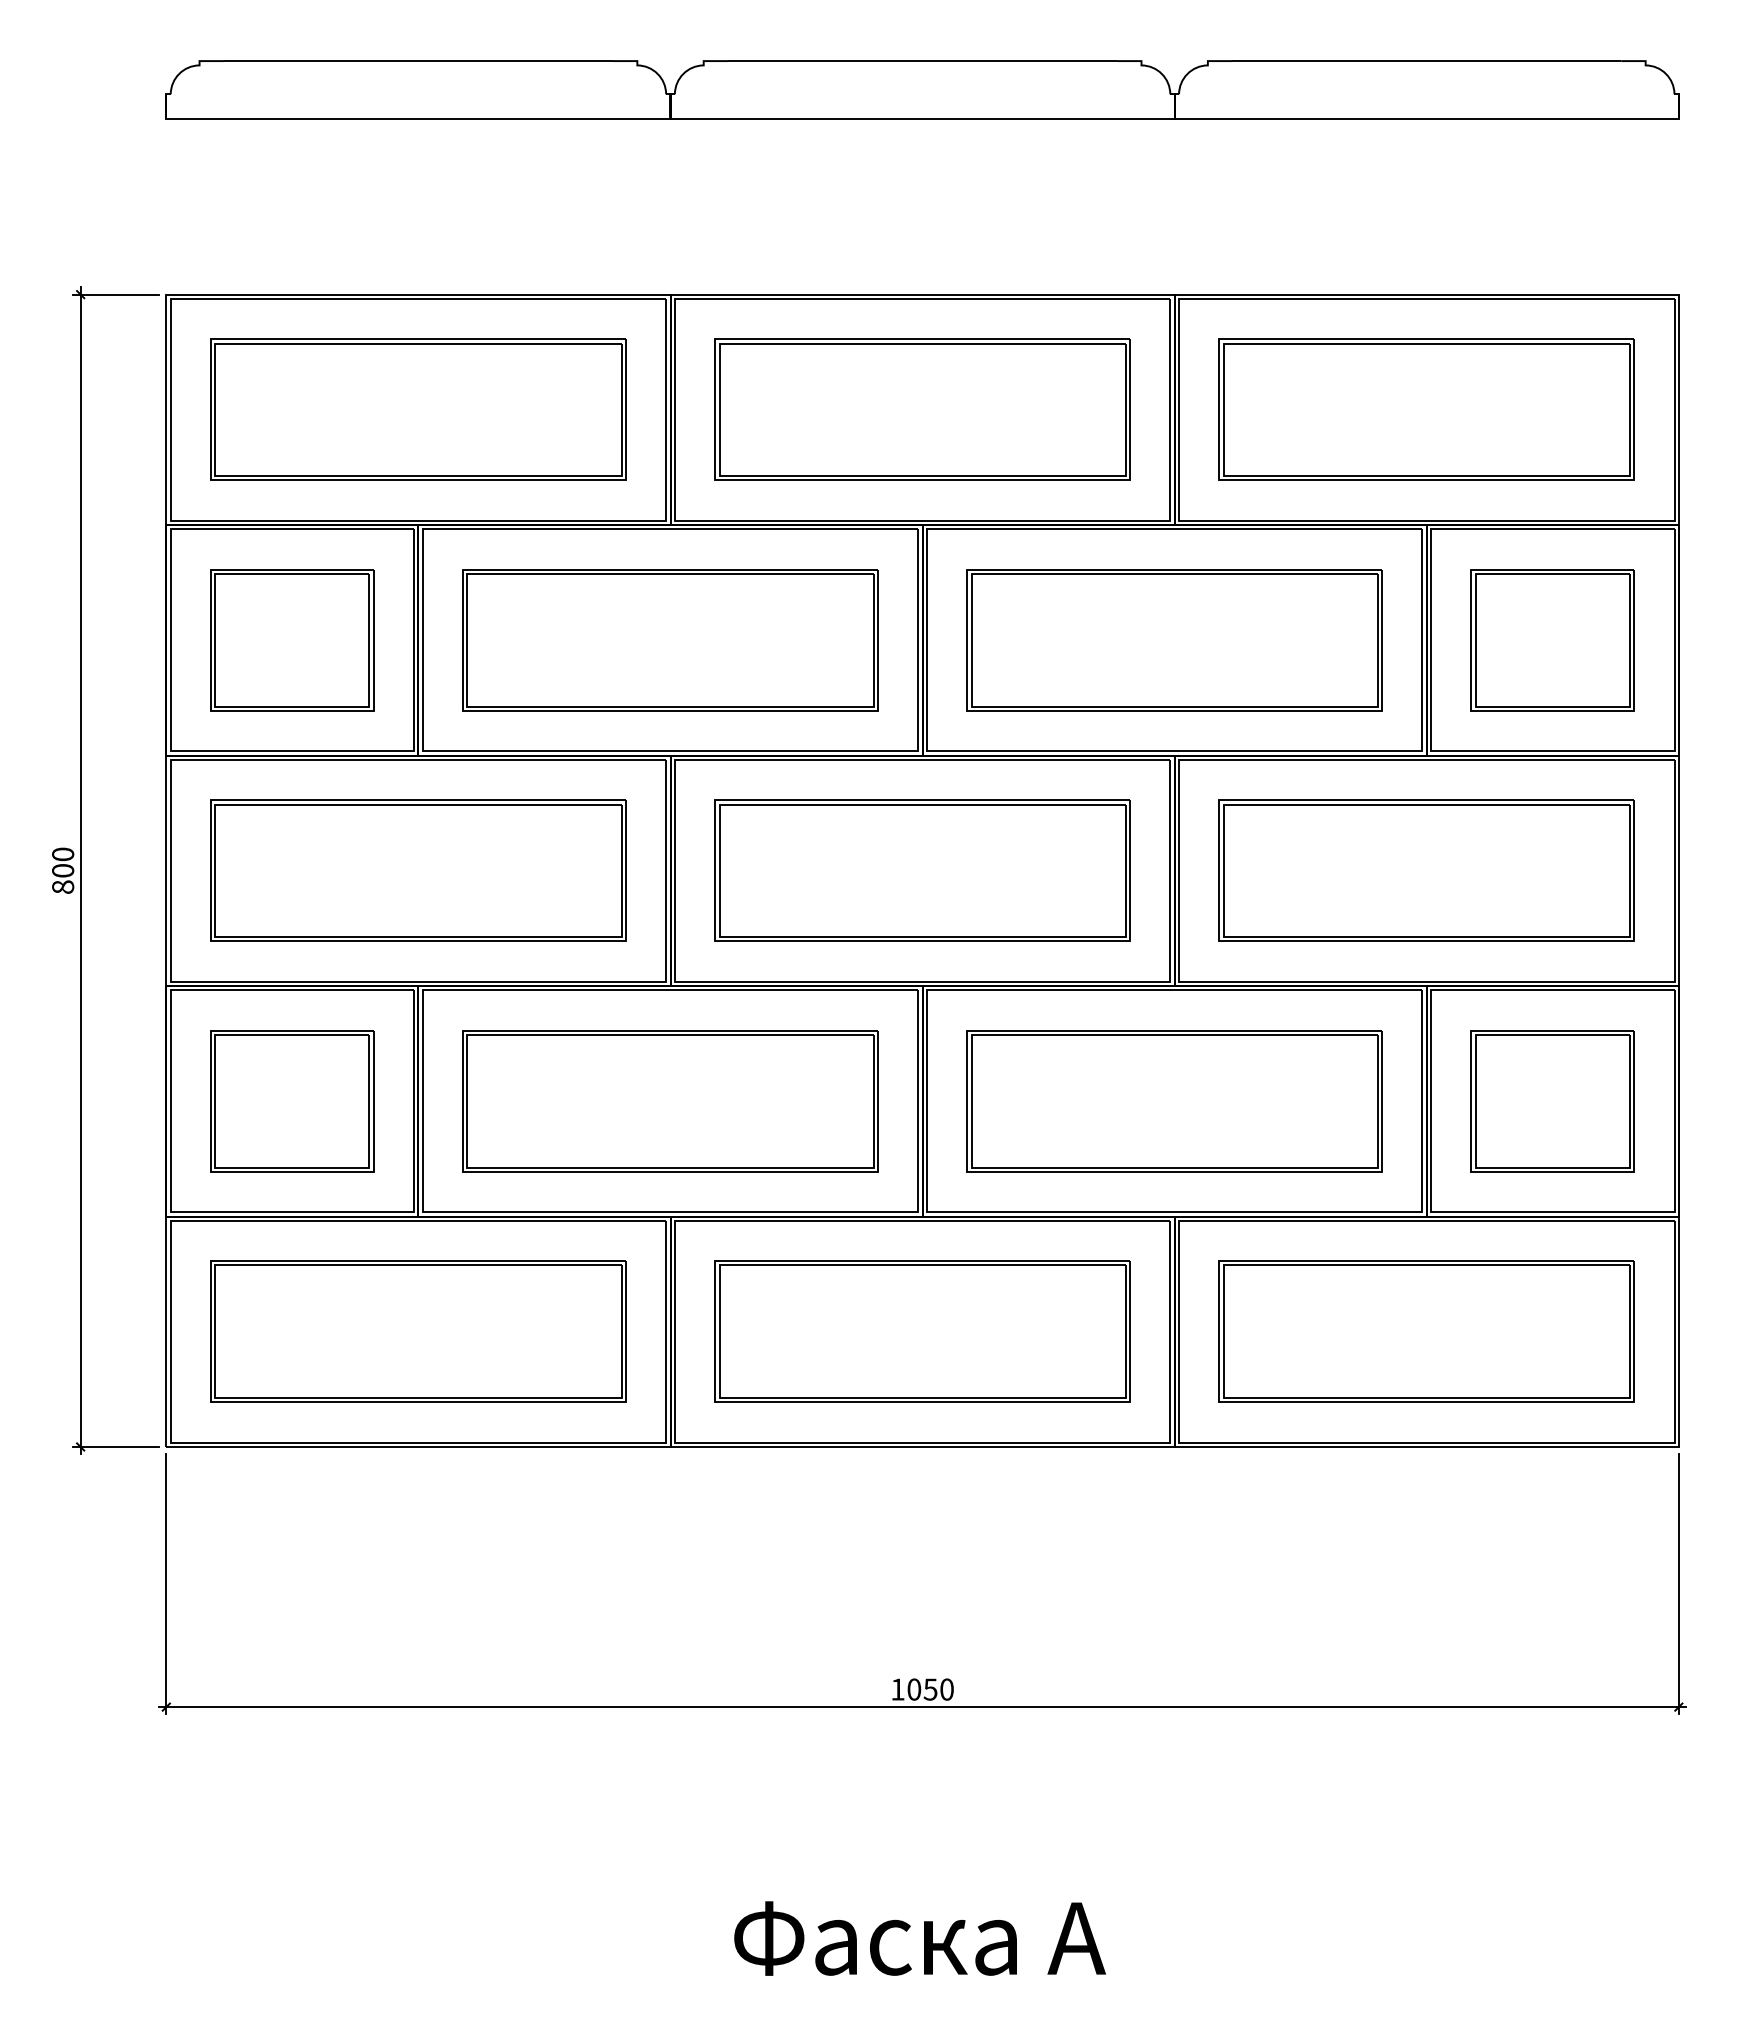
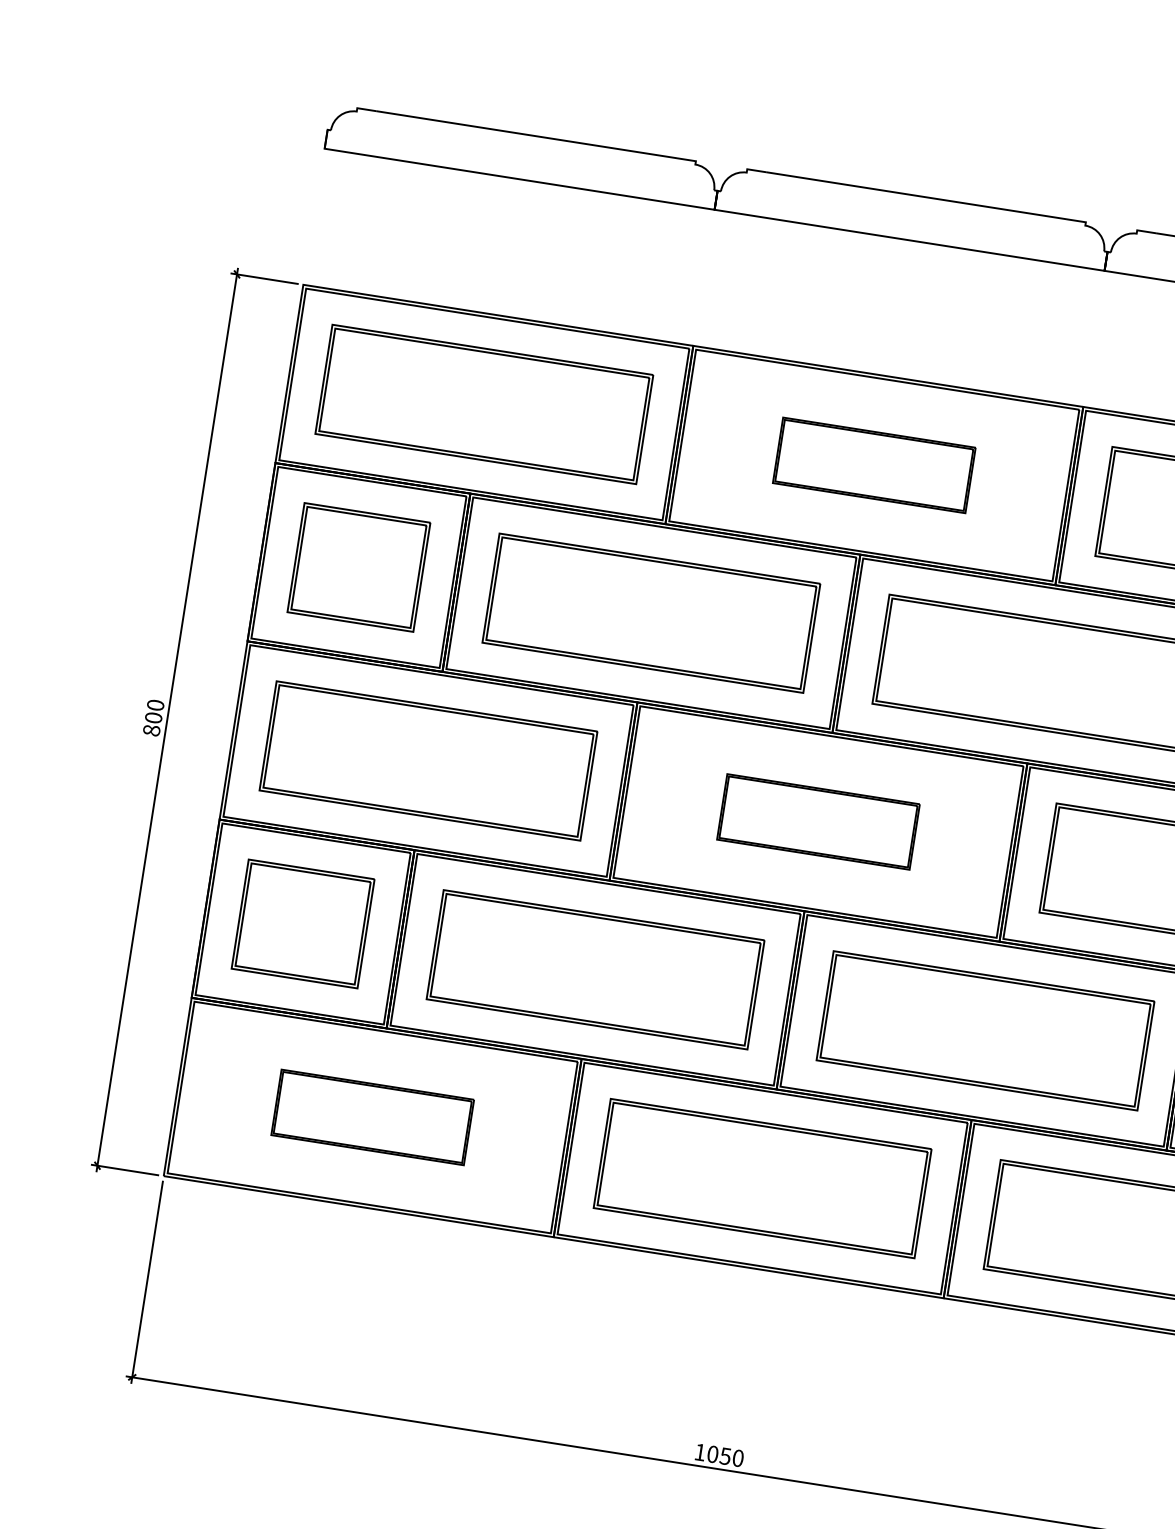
part: (922, 409) -> (874, 465), size x0.6
part: (922, 870) -> (818, 821), size x0.6
part: (418, 1331) -> (372, 1117), size x0.6

